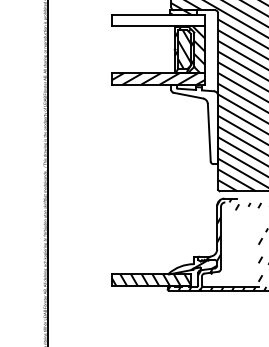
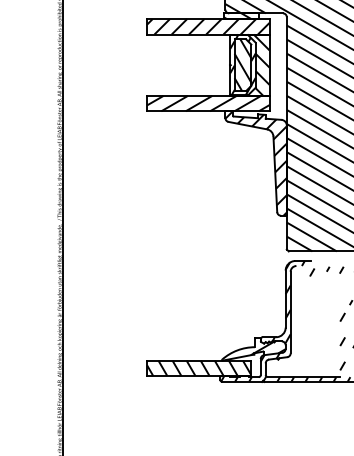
hatch: (158, 20) -> (208, 26), added
hatch: (194, 124) -> (255, 163), added

